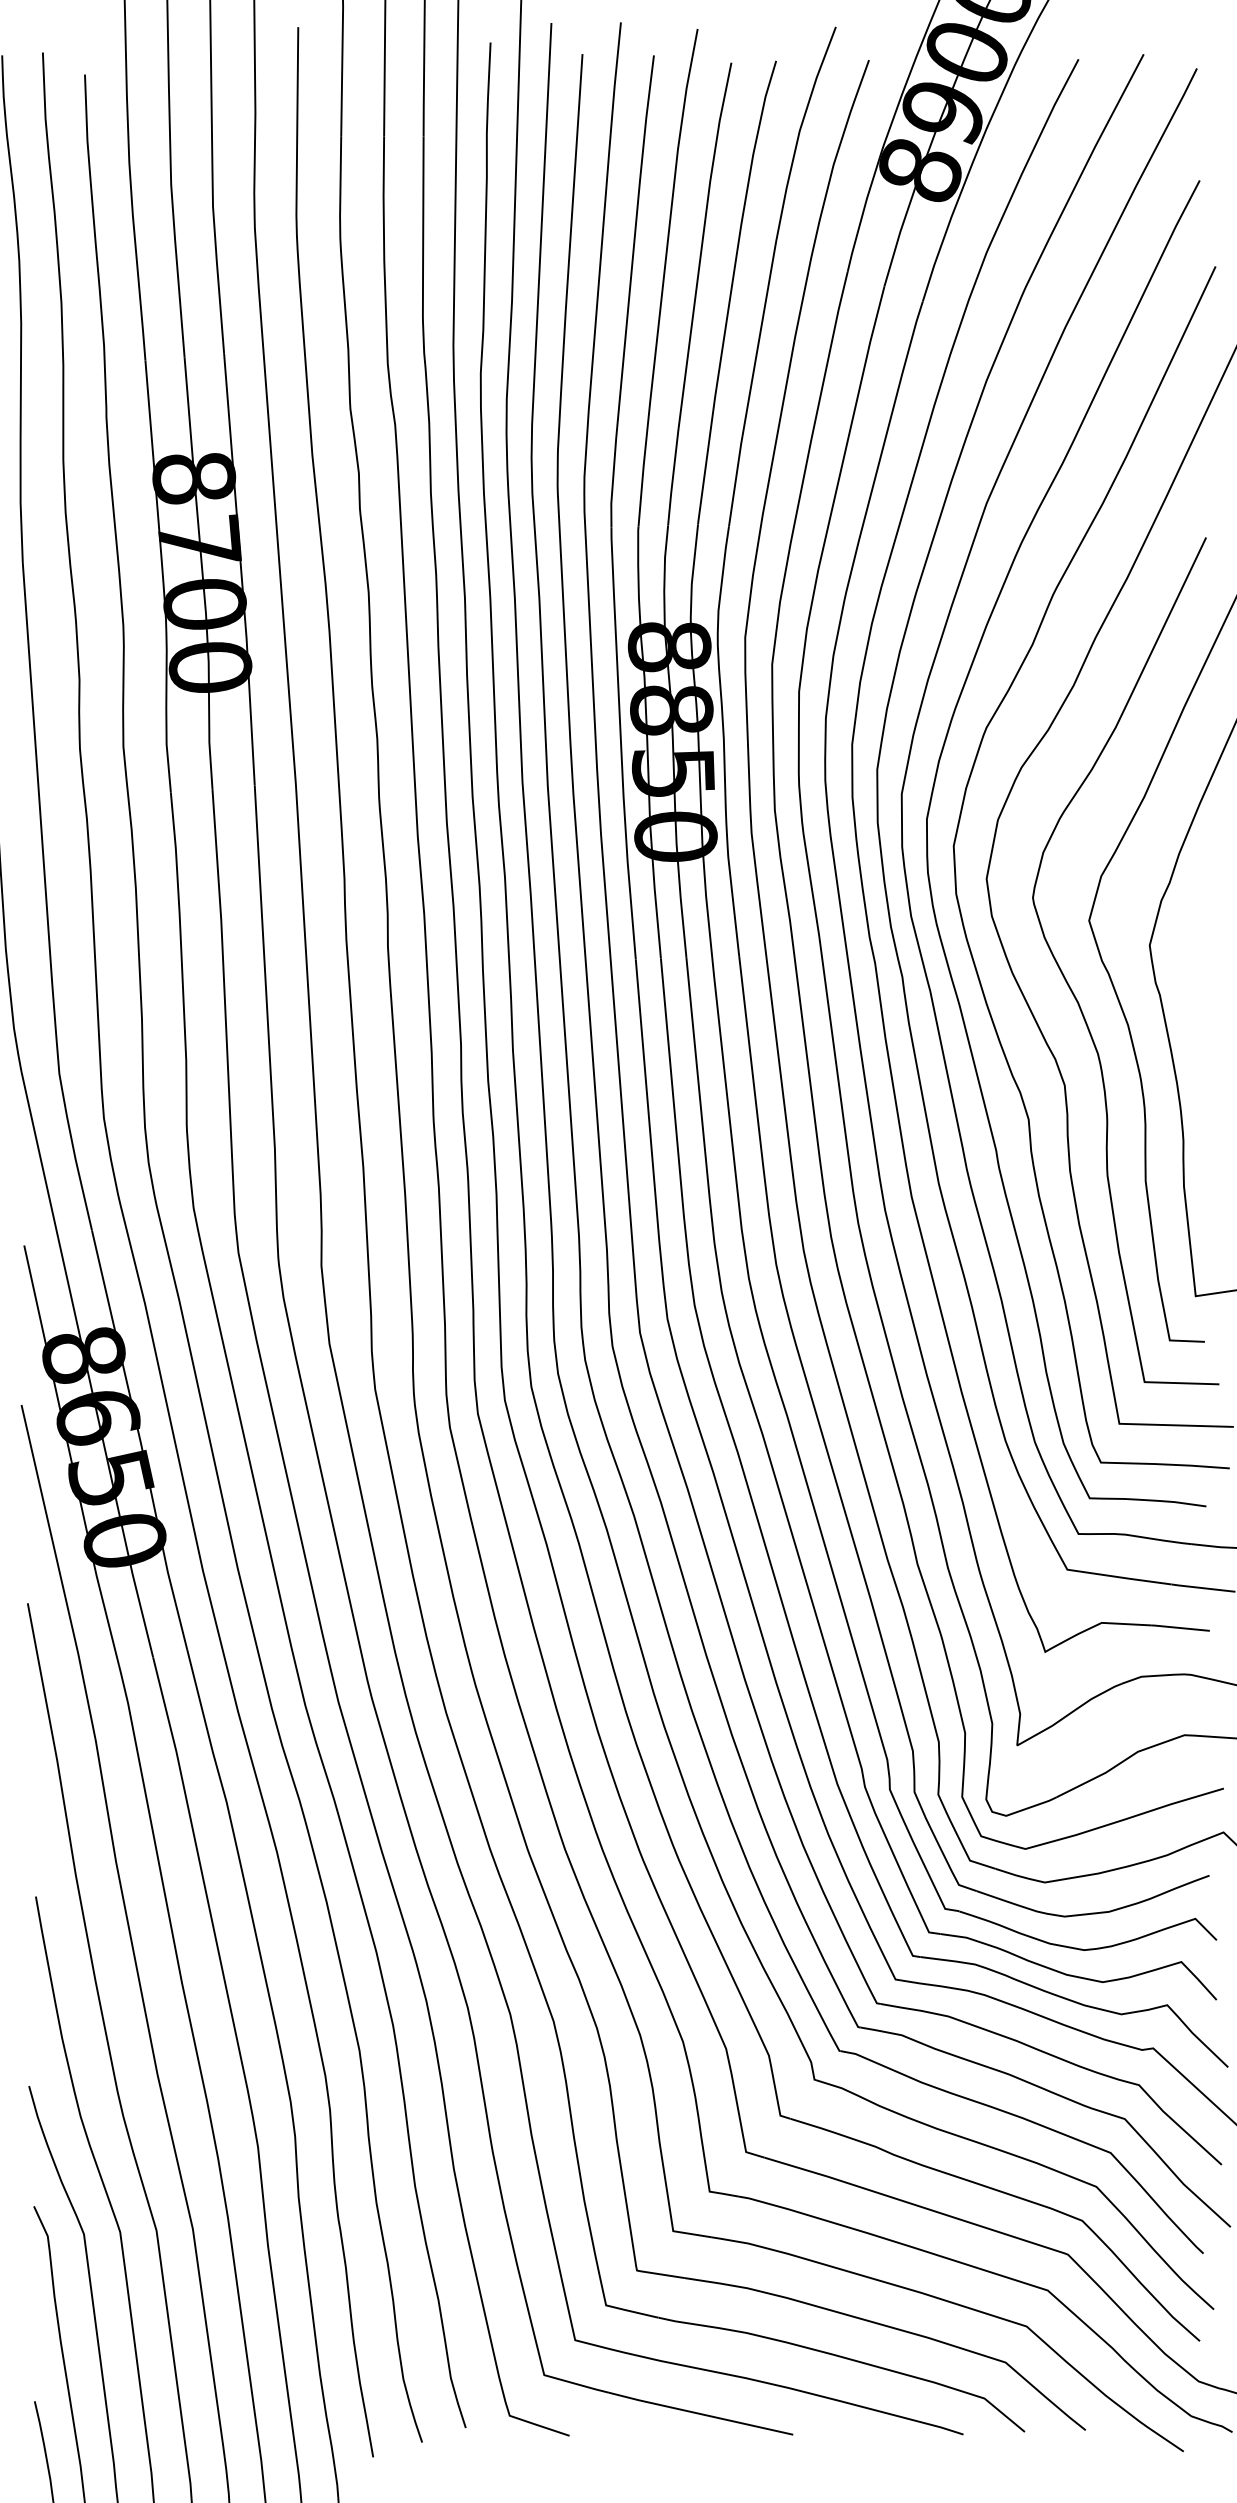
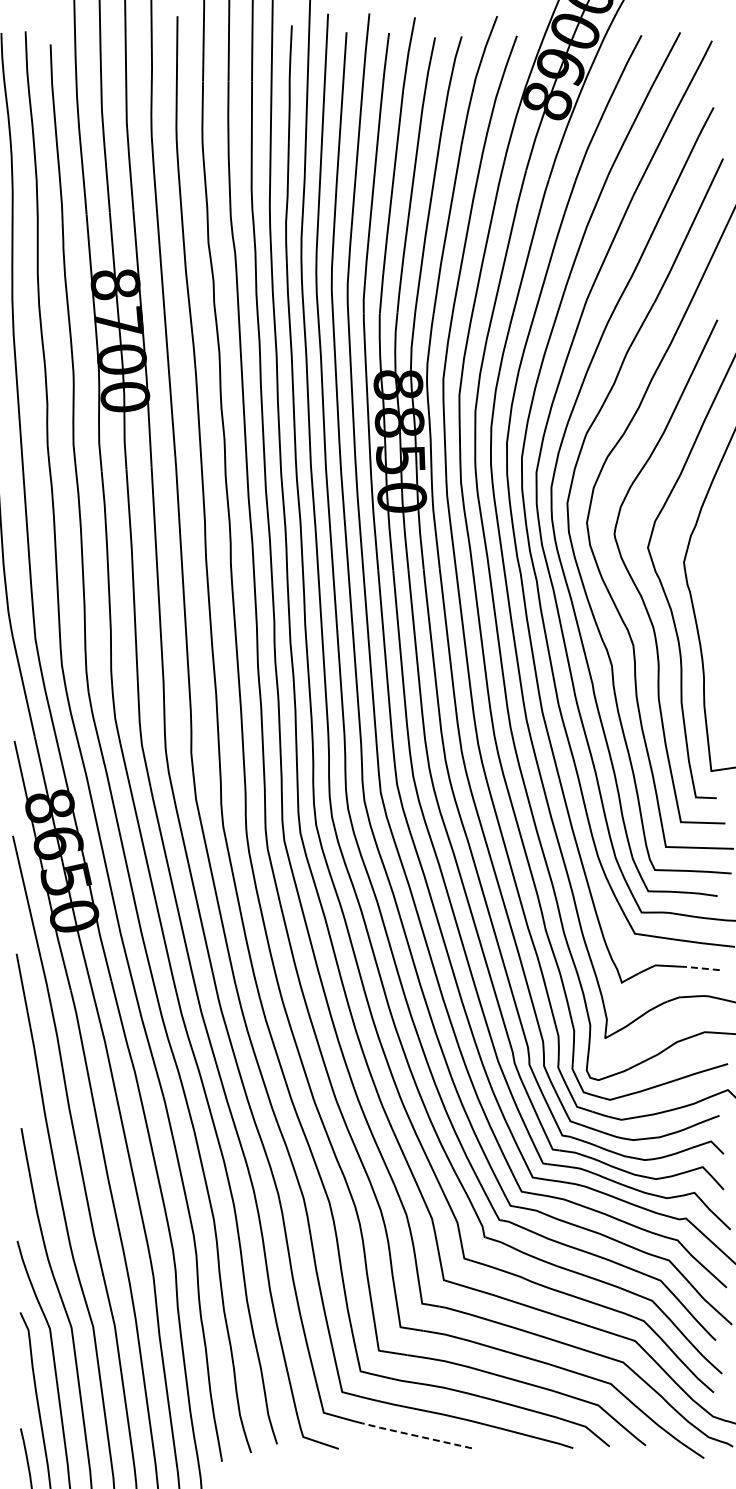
line: (1177, 1628) -> (700, 968), solid -> dashed
line: (698, 2413) -> (415, 1435), solid -> dashed

